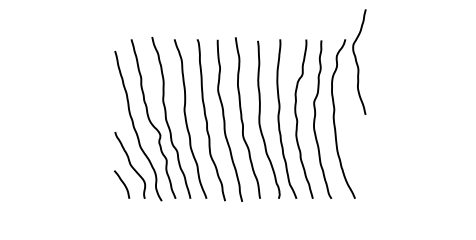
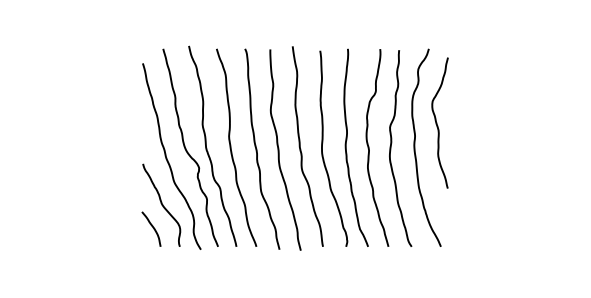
curve: (357, 61) -> (437, 122), moved

